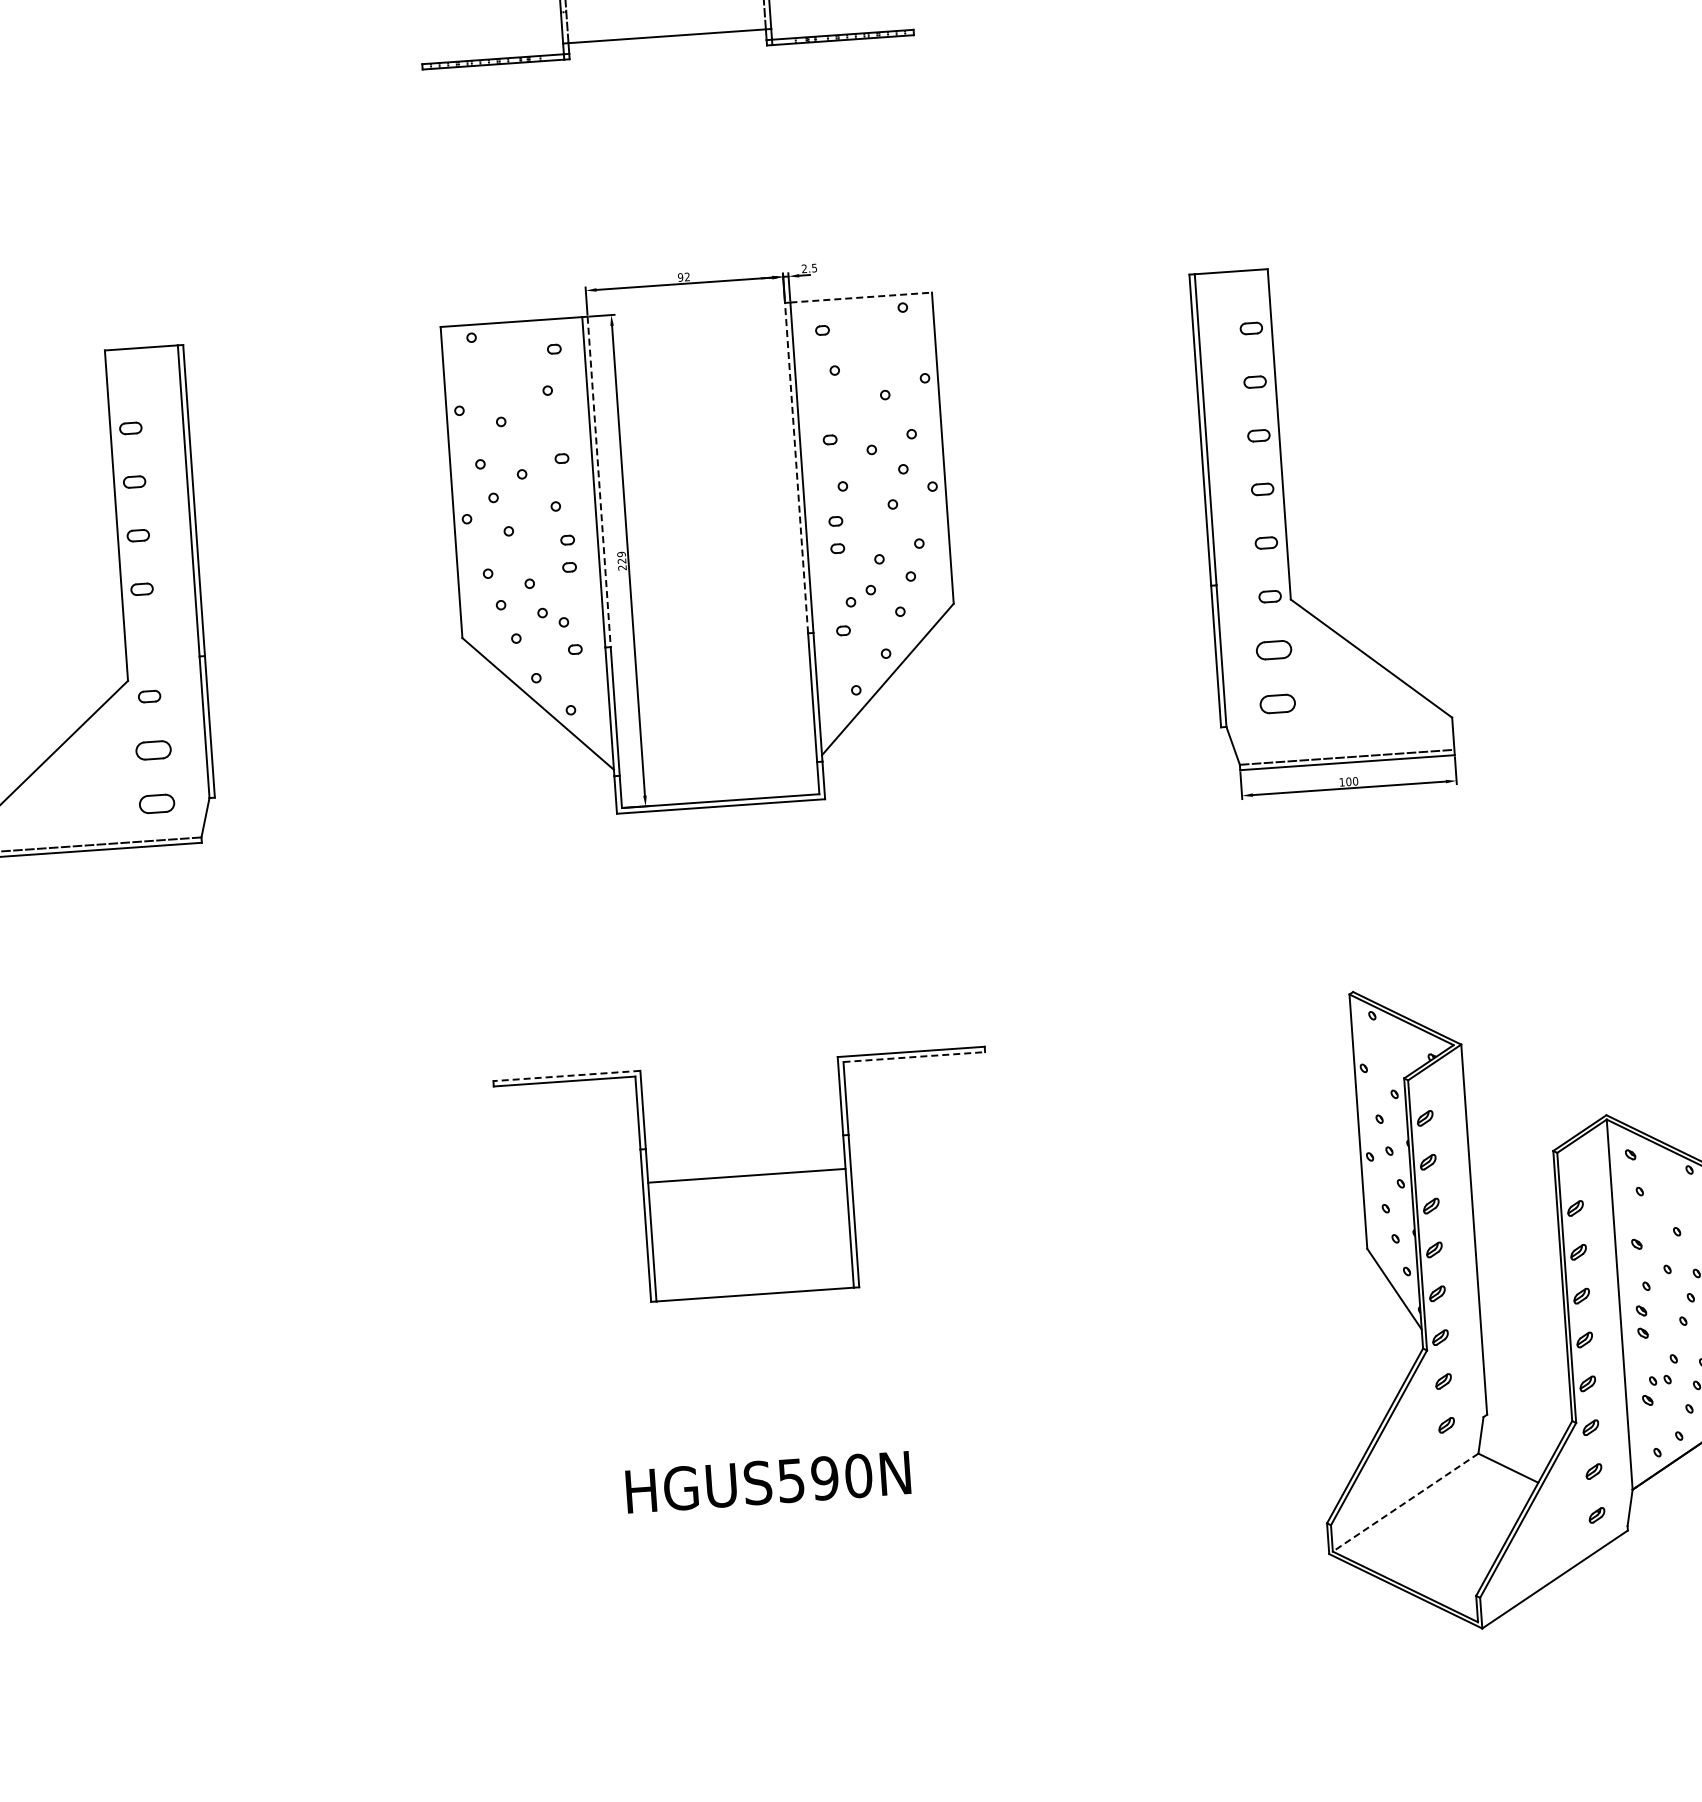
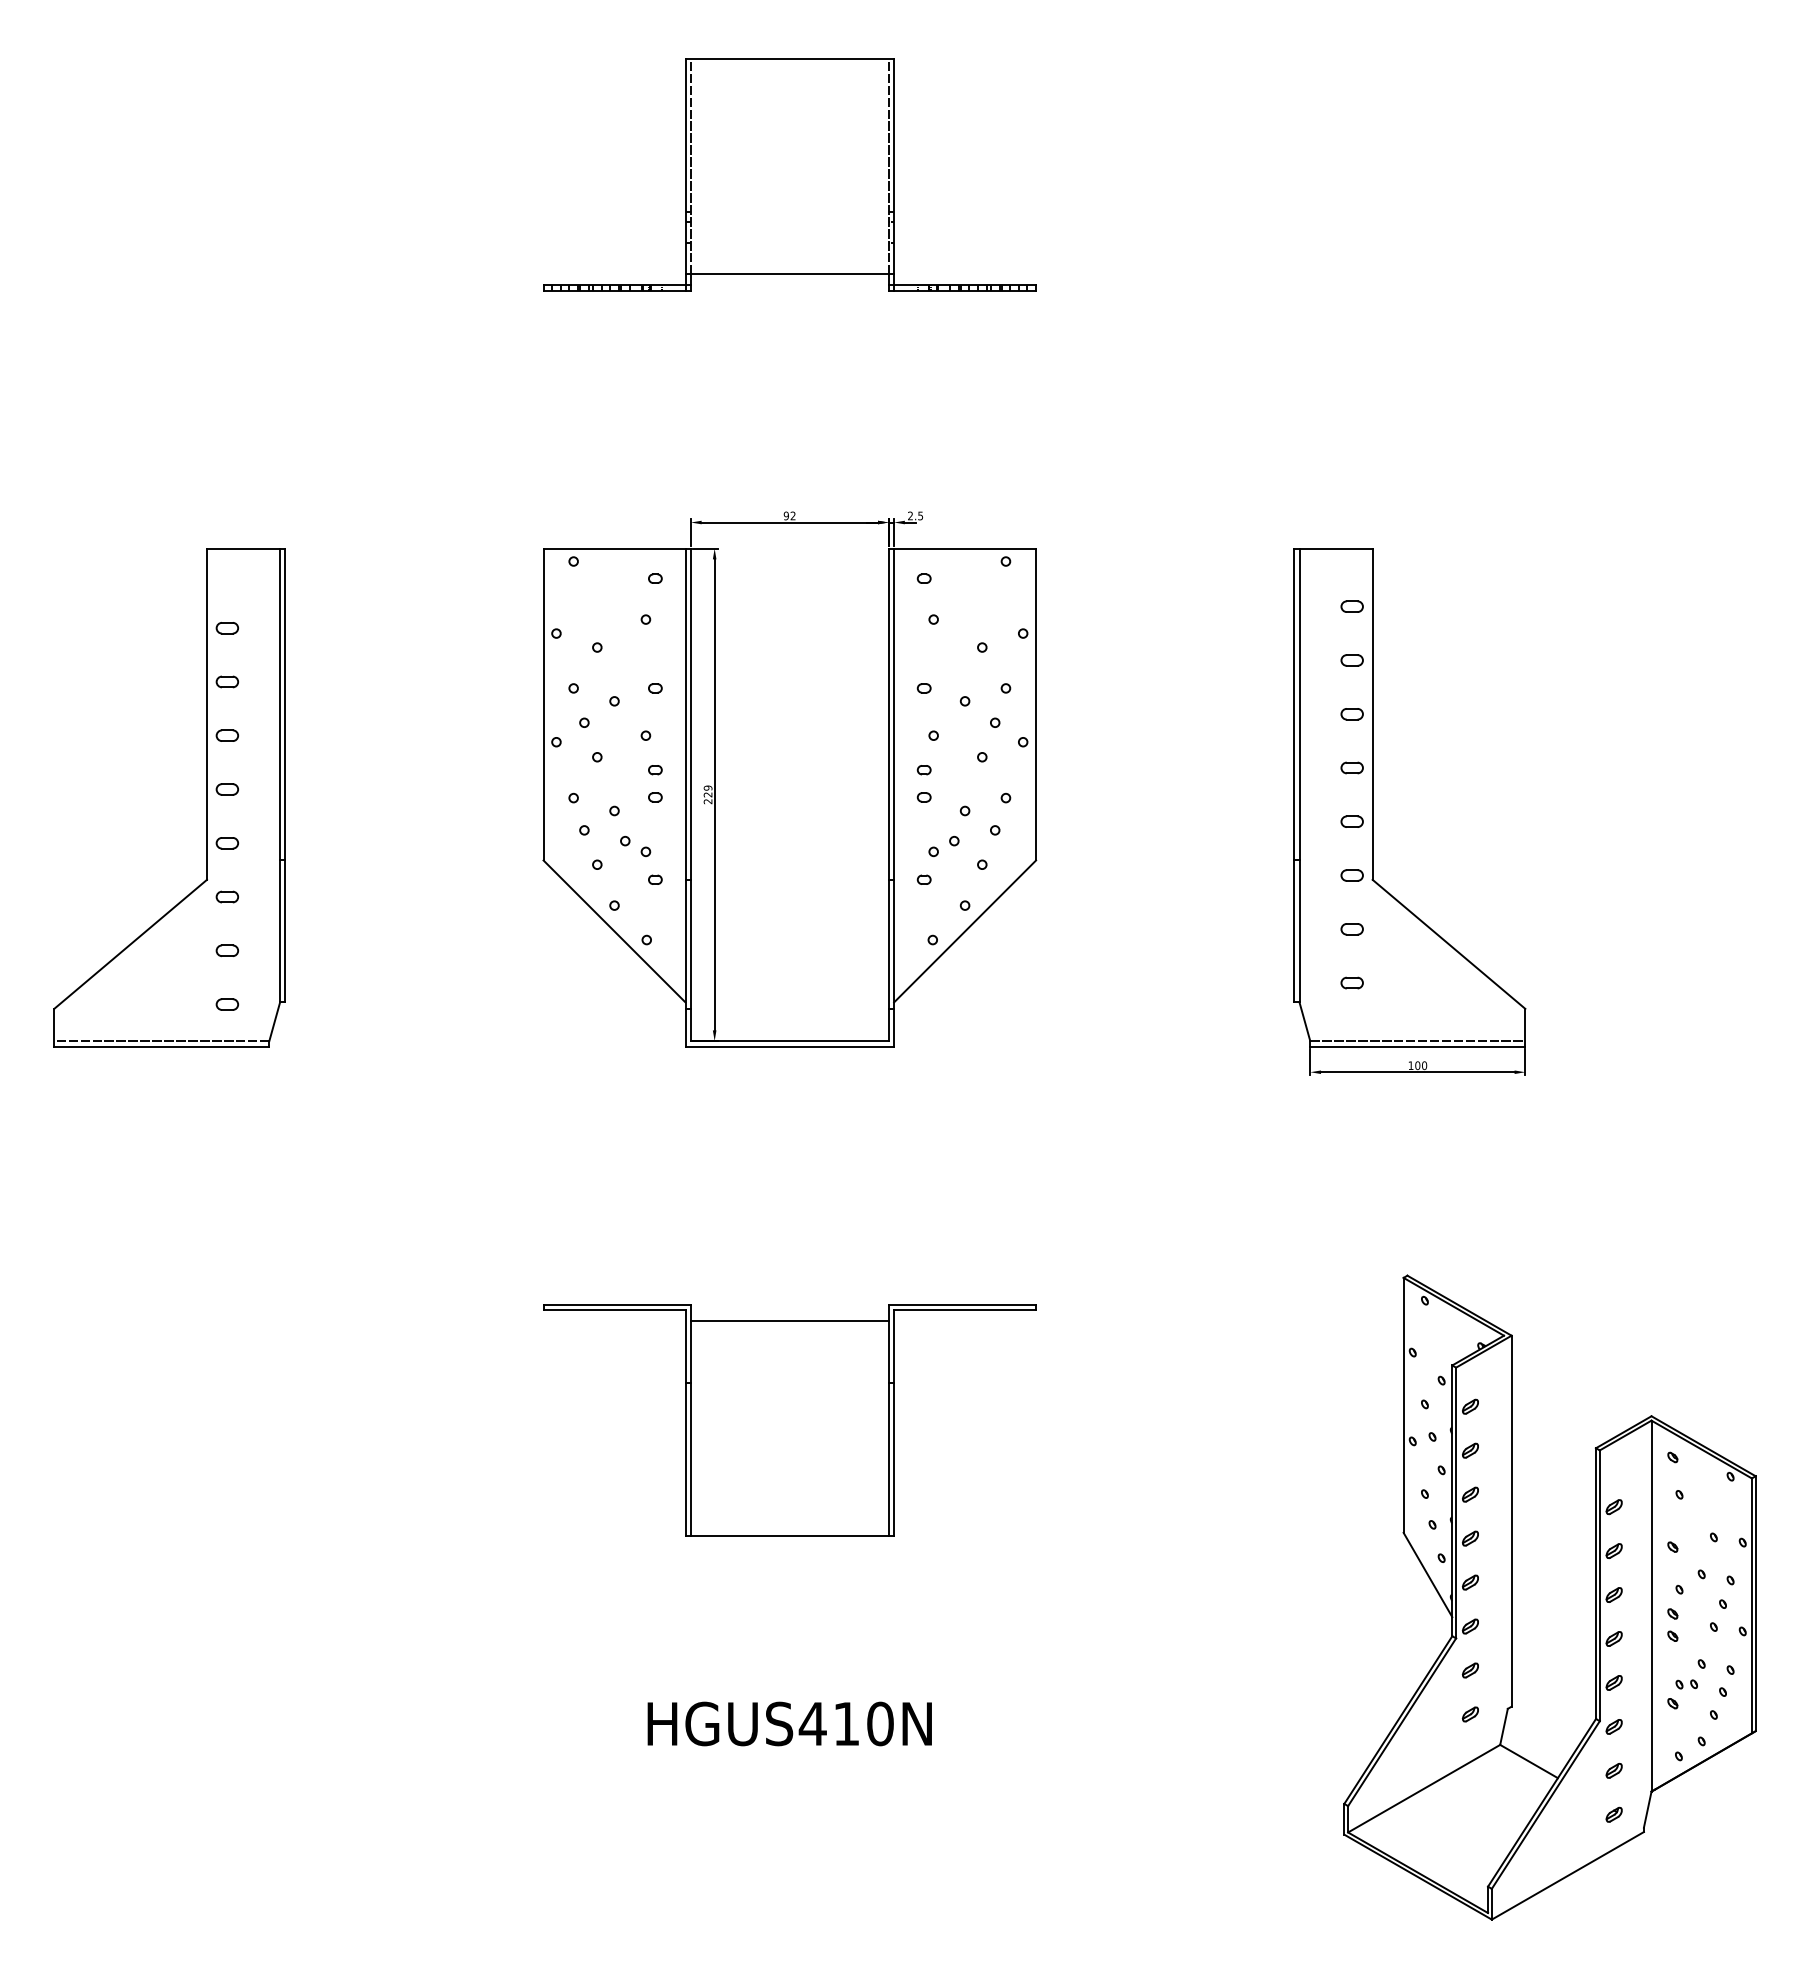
line: (861, 297) -> (965, 548), dashed -> solid
line: (796, 468) -> (888, 714), dashed -> solid
line: (598, 482) -> (690, 714), dashed -> solid
part: (144, 643) -> (226, 843), added
part: (1273, 650) -> (1351, 929), size x0.62
part: (1276, 703) -> (1351, 982), size x0.62
part: (152, 750) -> (226, 950), size x0.62
part: (157, 803) -> (227, 1004), size x0.62
line: (914, 1056) -> (965, 1309), dashed -> solid
line: (567, 1075) -> (617, 1304), dashed -> solid
line: (746, 1175) -> (789, 1320), moved
text: (806, 1479) -> (828, 1723), HGUS590N -> HGUS410N
line: (1405, 1502) -> (1424, 1788), dashed -> solid

